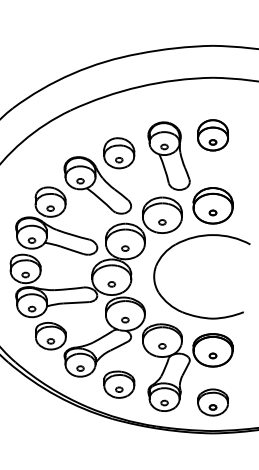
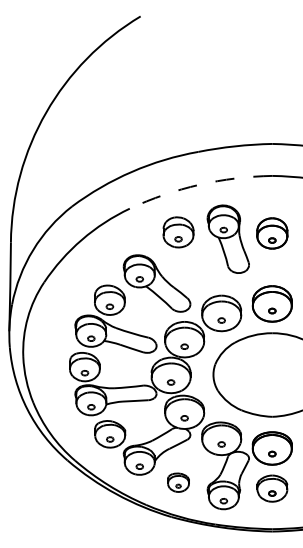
arc: (140, 86) -> (199, 184), solid -> dashed
part: (119, 153) -> (178, 232), moved
part: (168, 155) -> (227, 238), moved
part: (119, 384) -> (178, 482), size x0.7
part: (213, 402) -> (272, 488), moved

